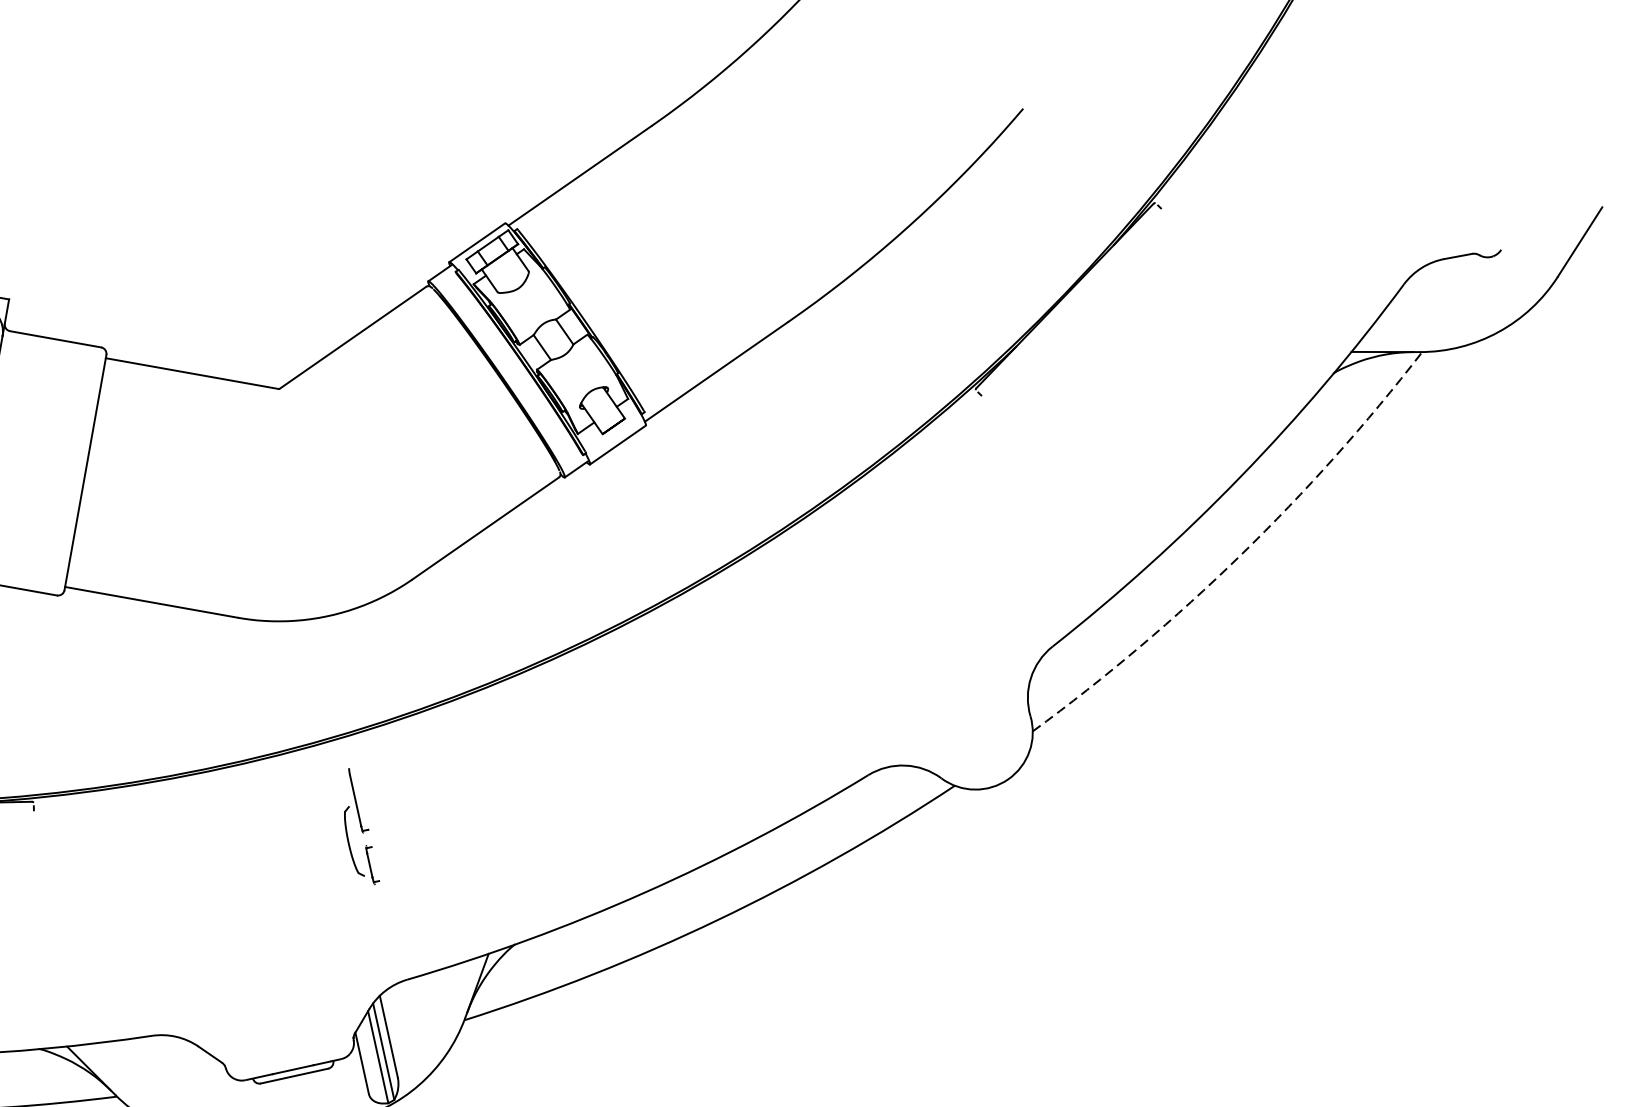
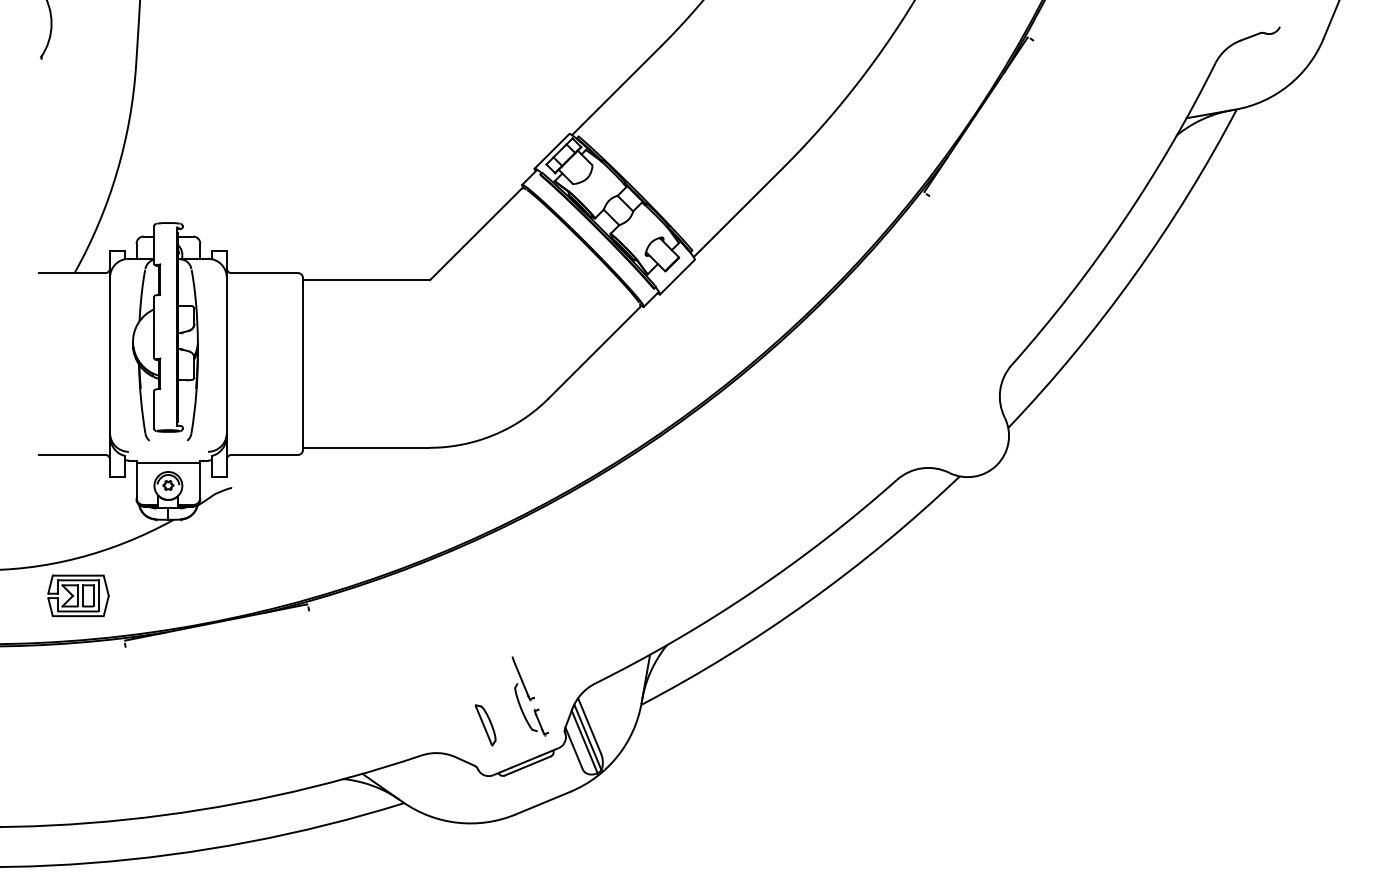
arc: (1240, 555) -> (1133, 276), dashed -> solid
part: (362, 826) -> (529, 696), moved
part: (246, 1010) -> (485, 725), added

